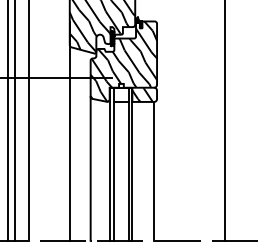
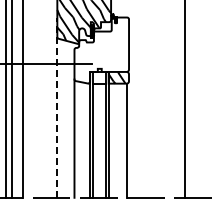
hatch: (123, 61) -> (101, 50), removed
line: (69, 130) -> (57, 107), solid -> dashed

